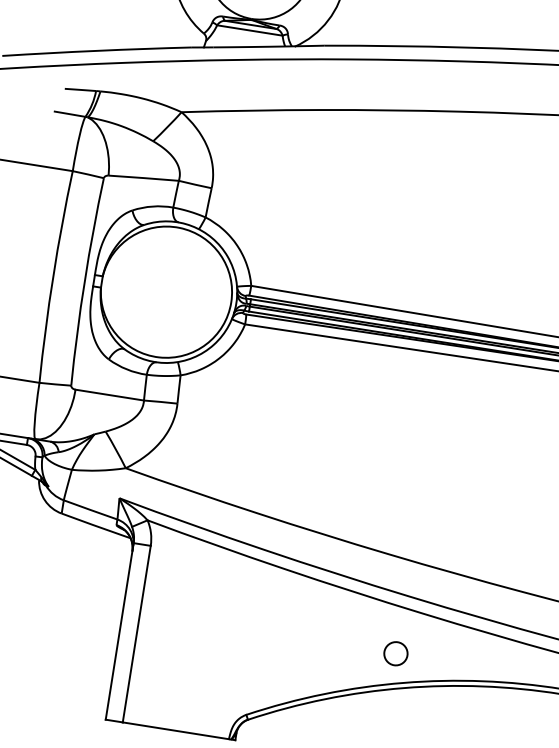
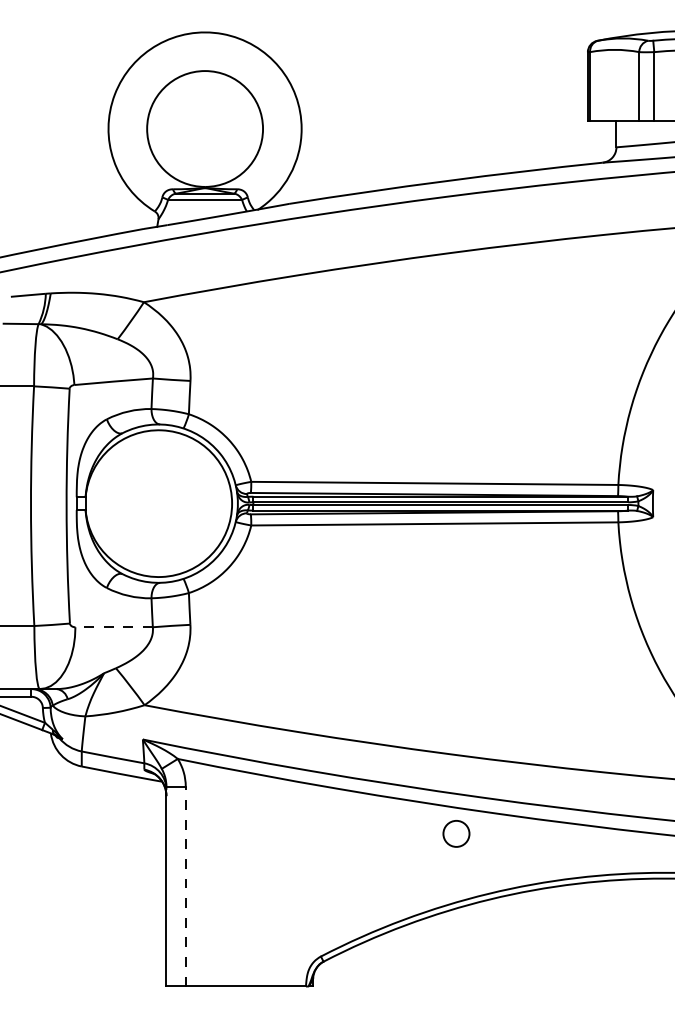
line: (110, 395) -> (114, 627), solid -> dashed
line: (136, 634) -> (185, 886), solid -> dashed
circle: (396, 653) -> (456, 833), moved

